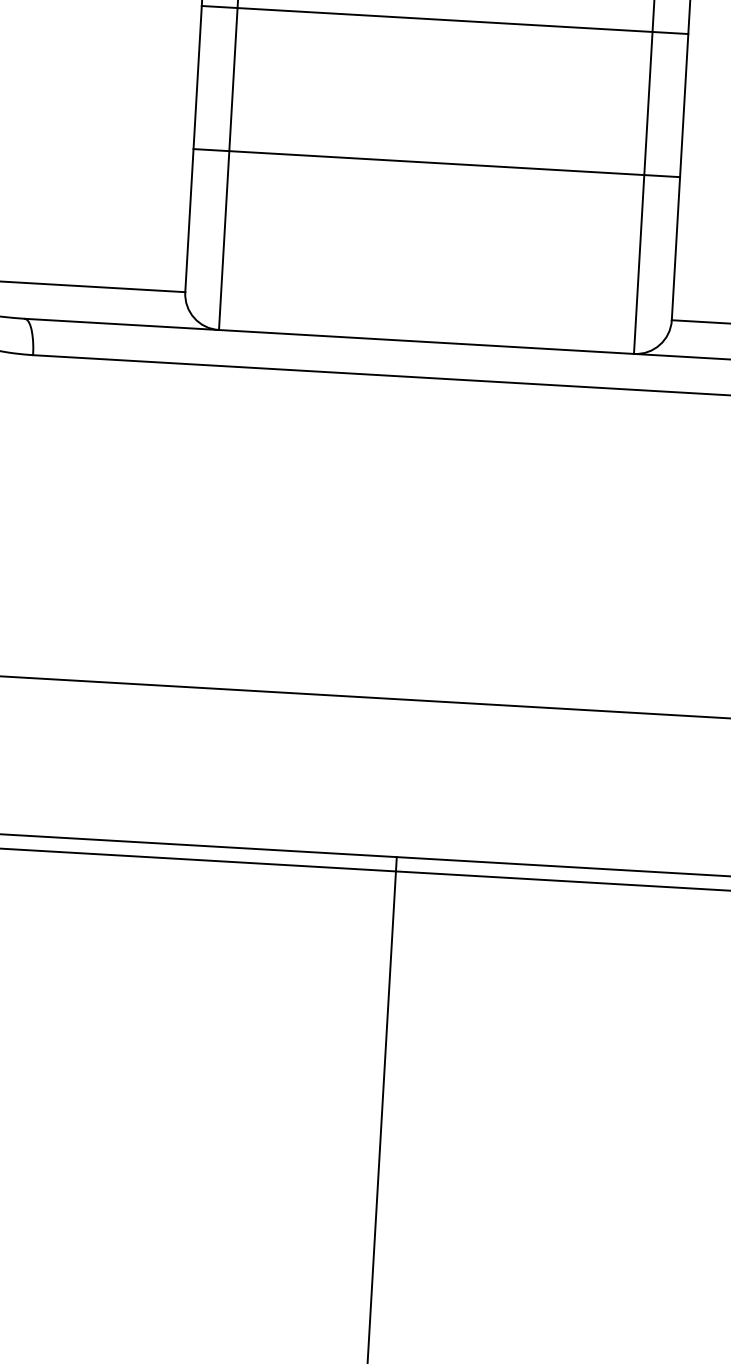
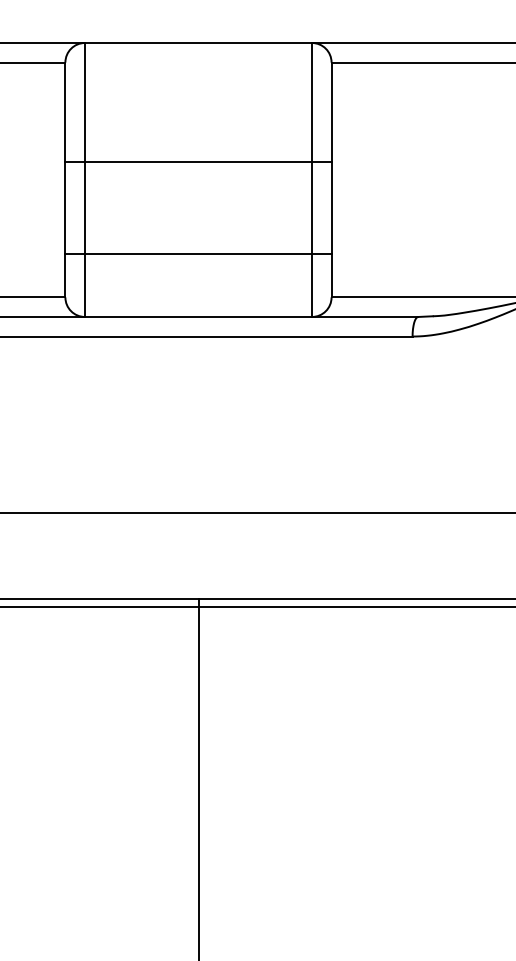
line: (445, 19) -> (198, 161), moved
line: (436, 163) -> (198, 254), moved

